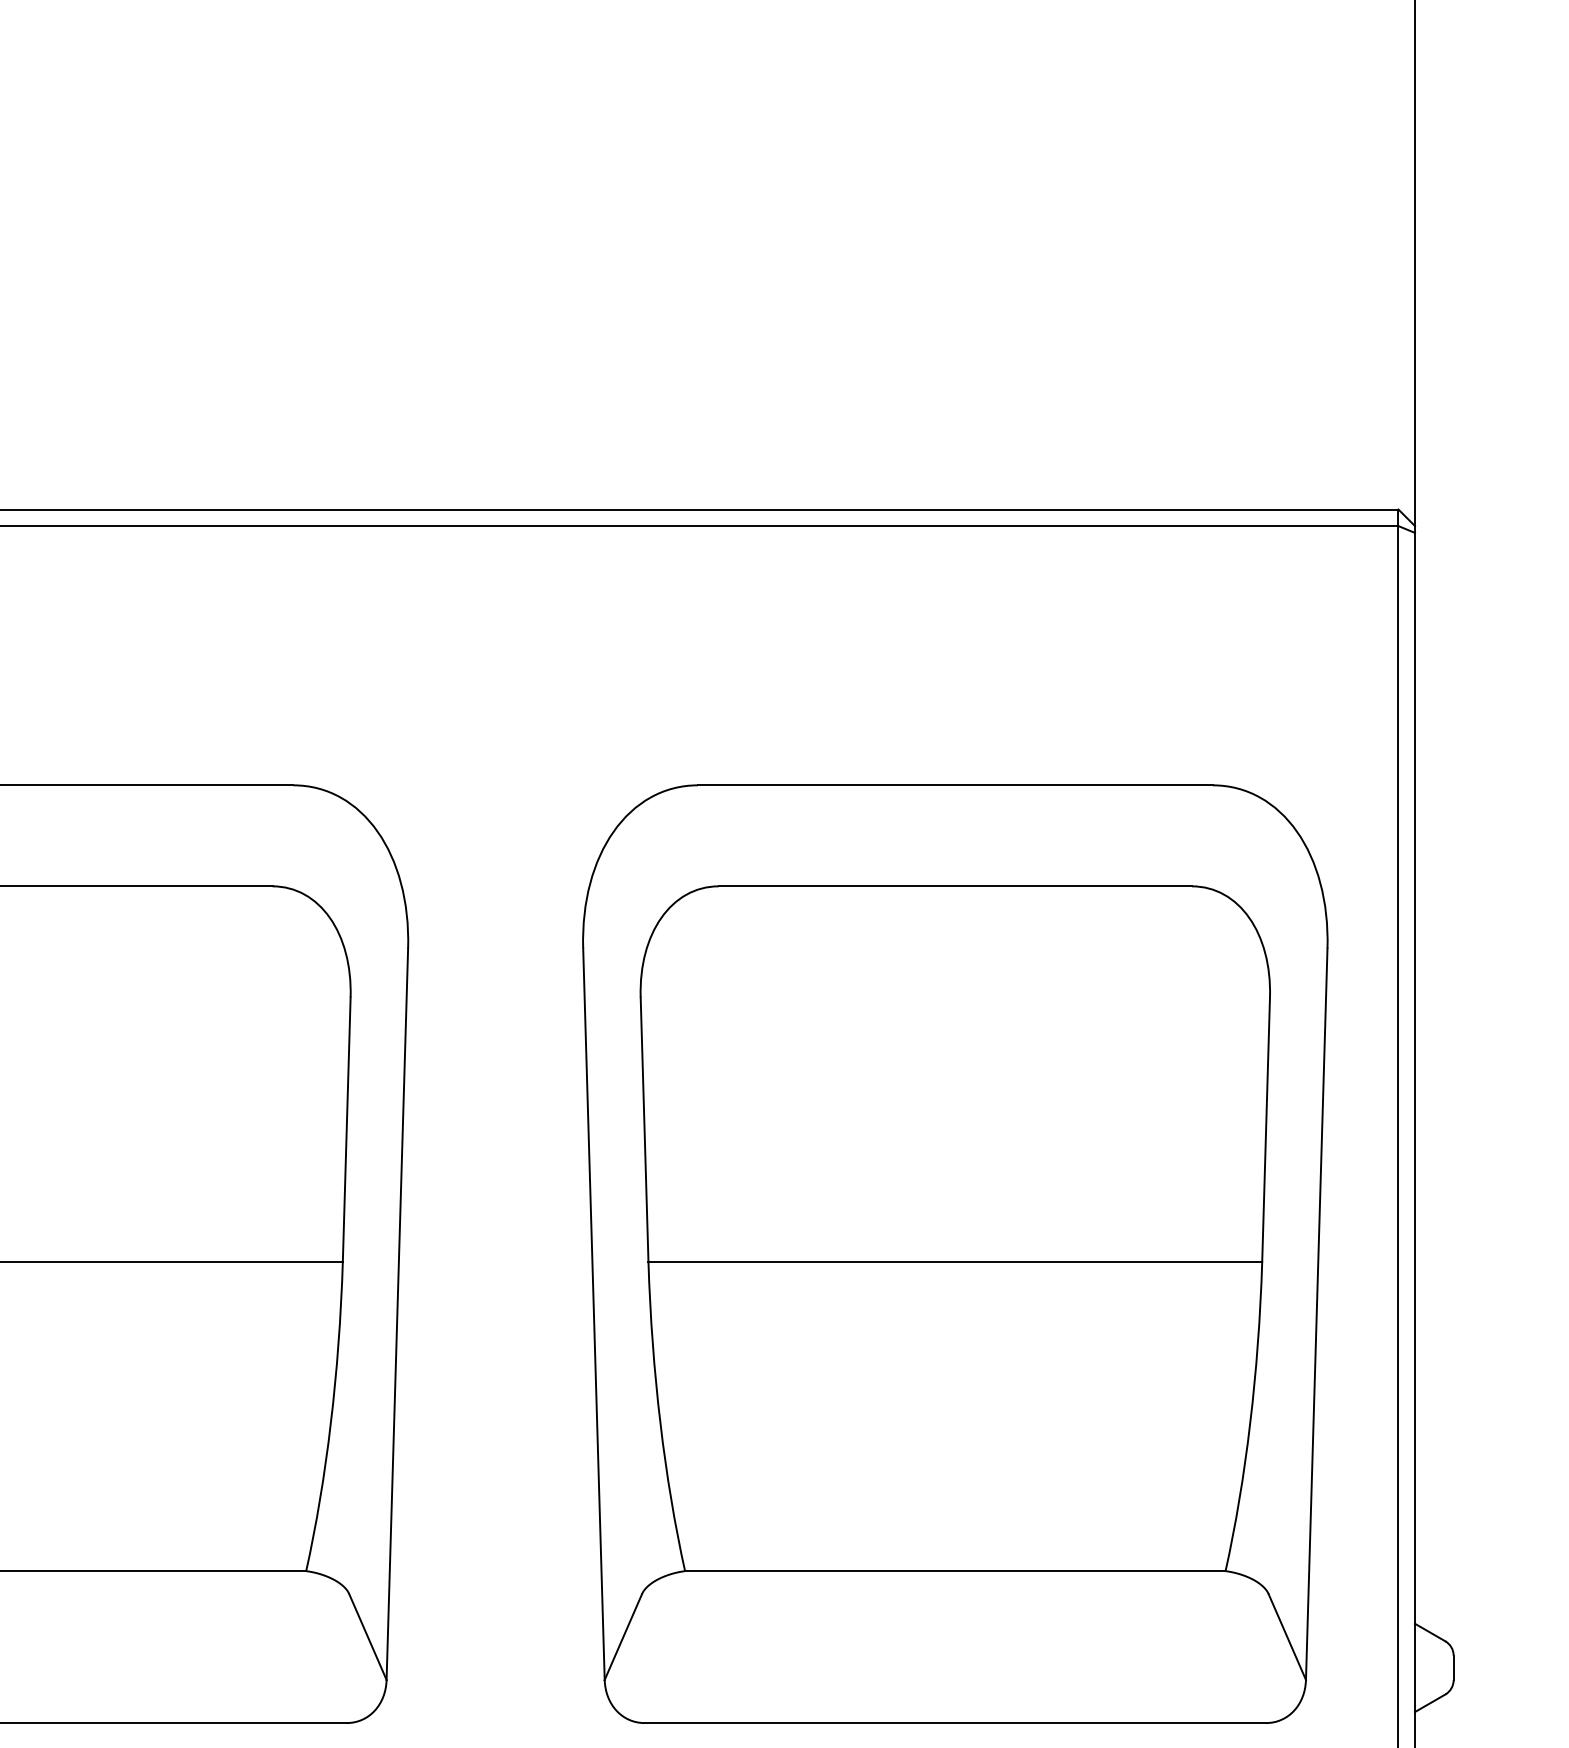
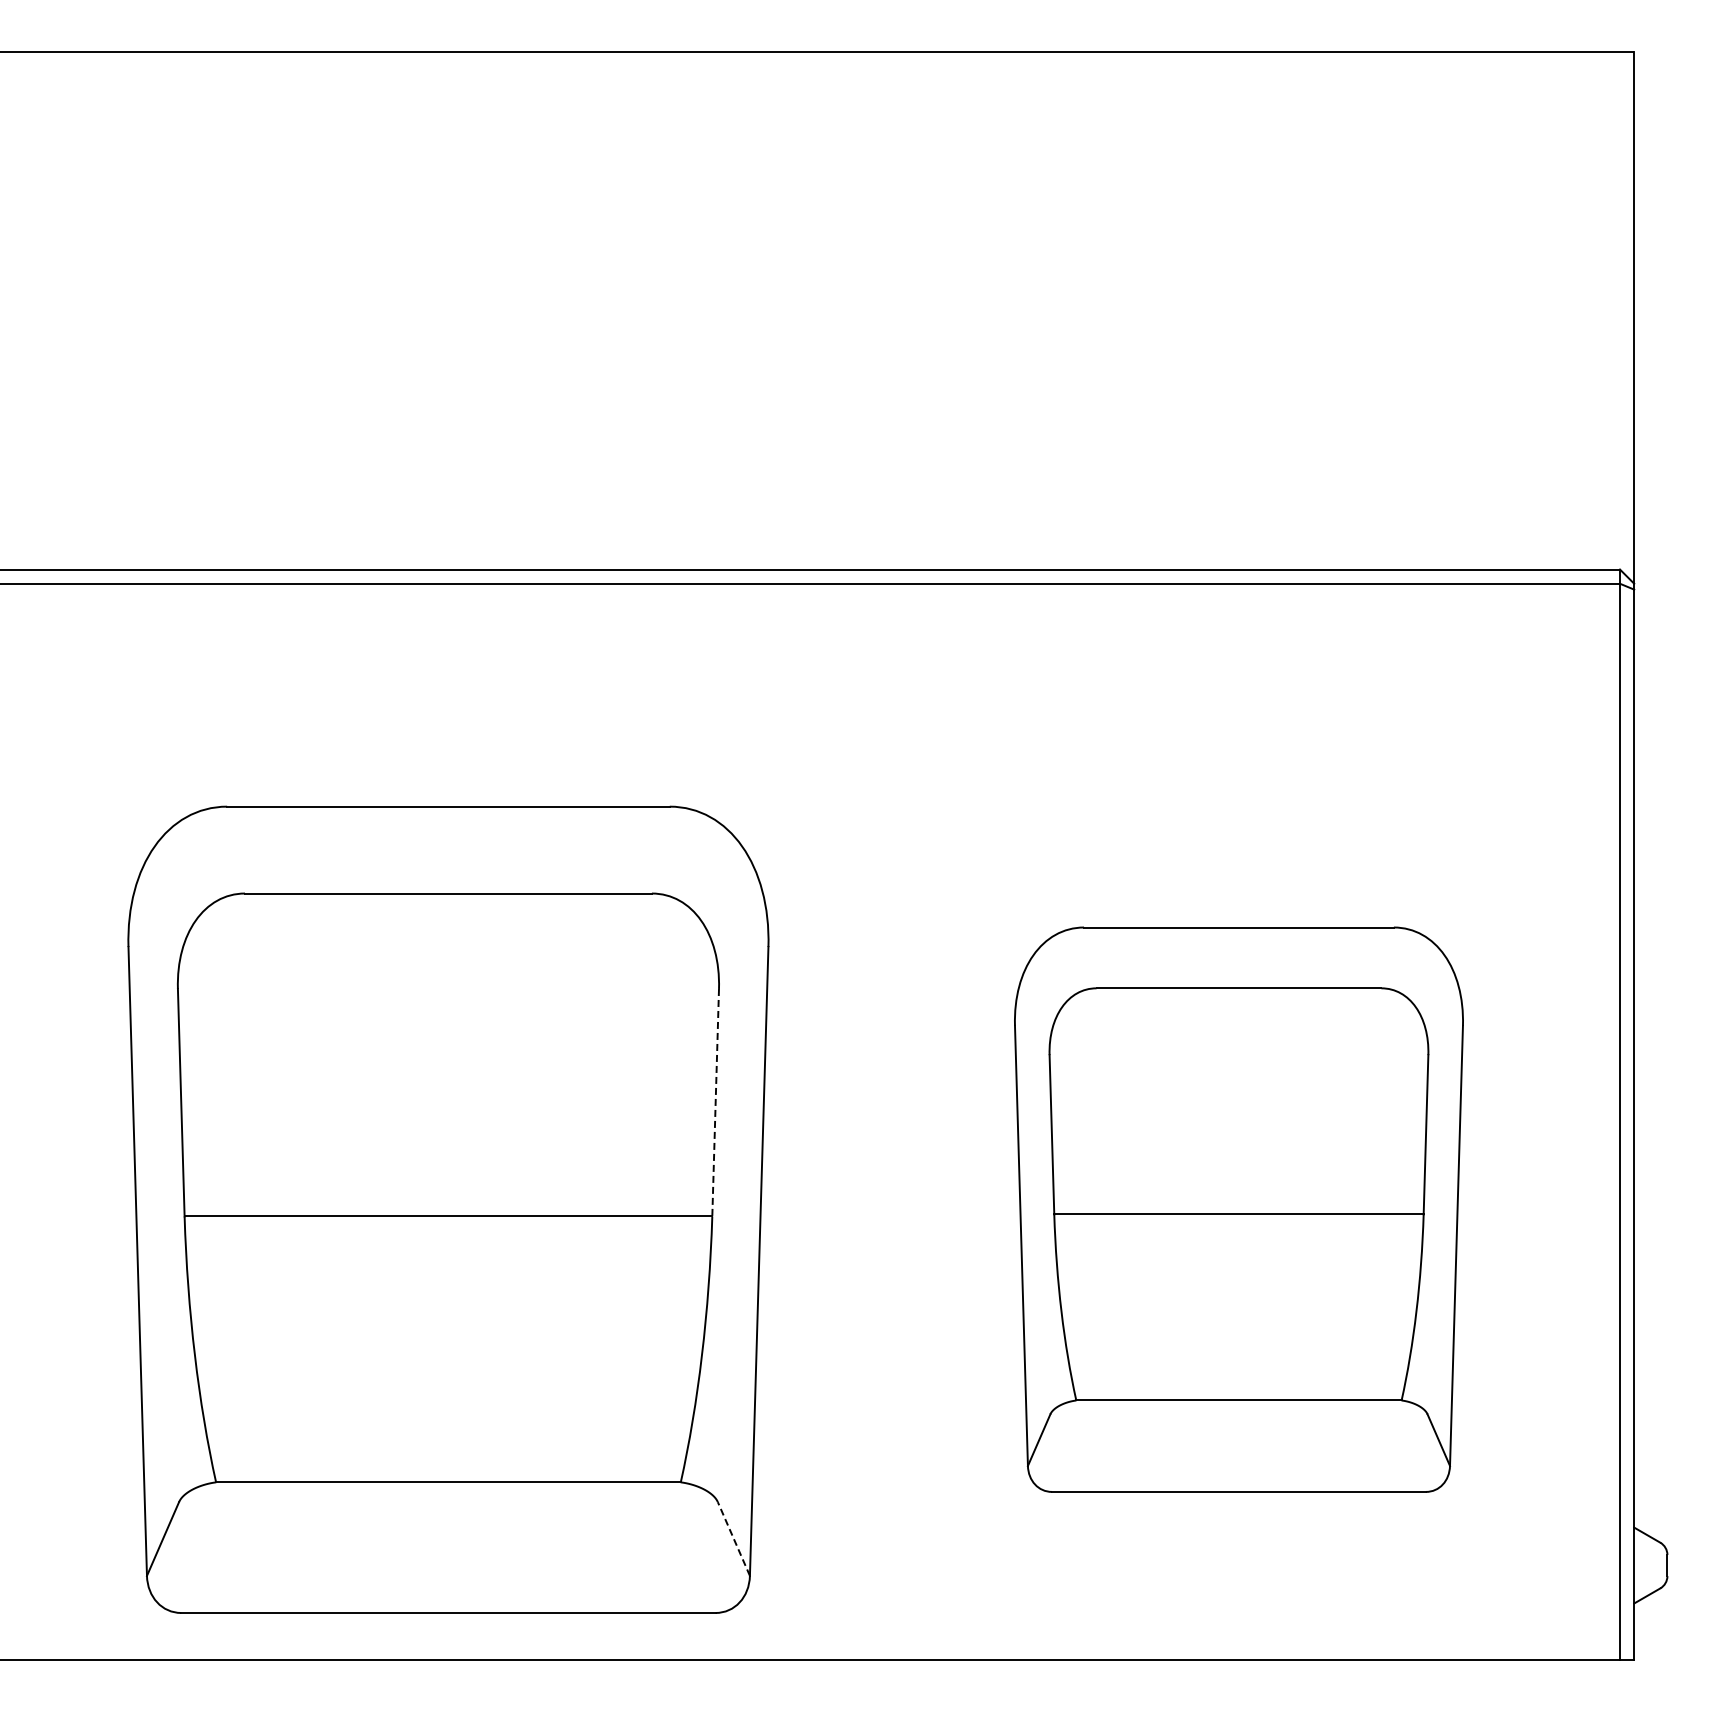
line: (346, 1129) -> (715, 1102), solid -> dashed
part: (954, 1253) -> (1238, 1209), size x0.7
line: (367, 1636) -> (733, 1538), solid -> dashed

